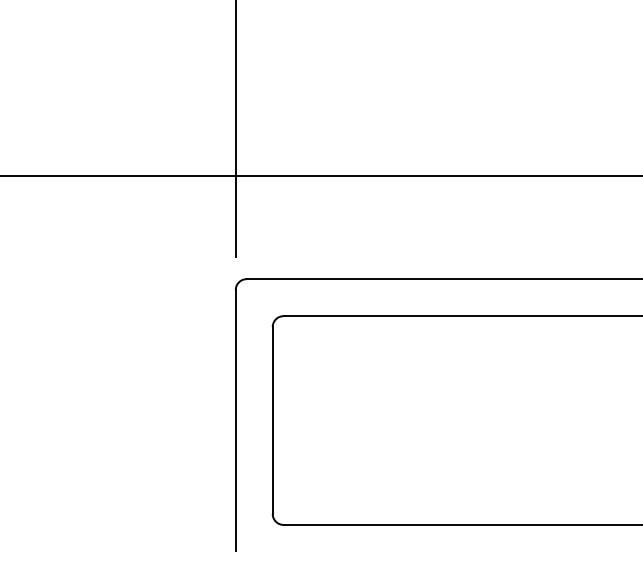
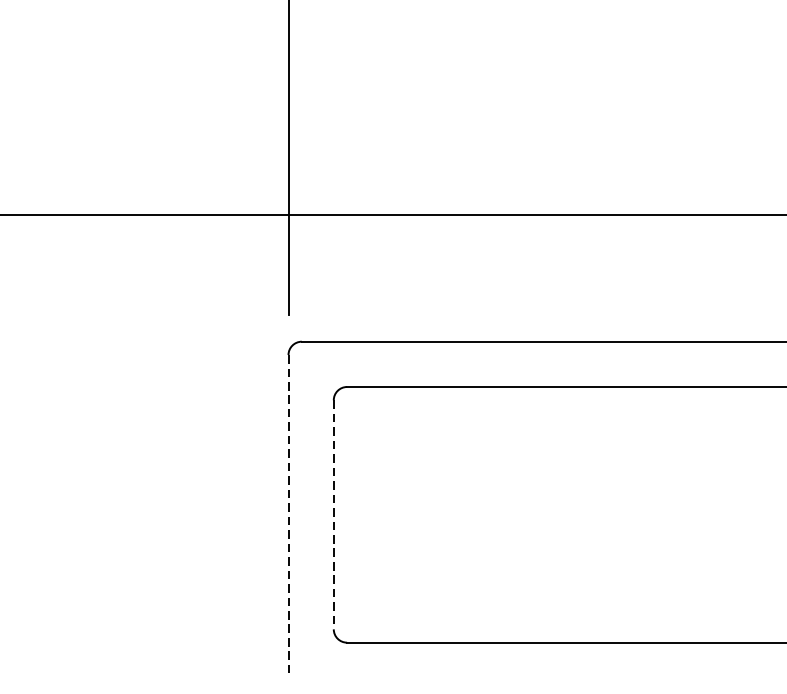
line: (272, 420) -> (333, 514), solid -> dashed
line: (235, 421) -> (288, 516), solid -> dashed

